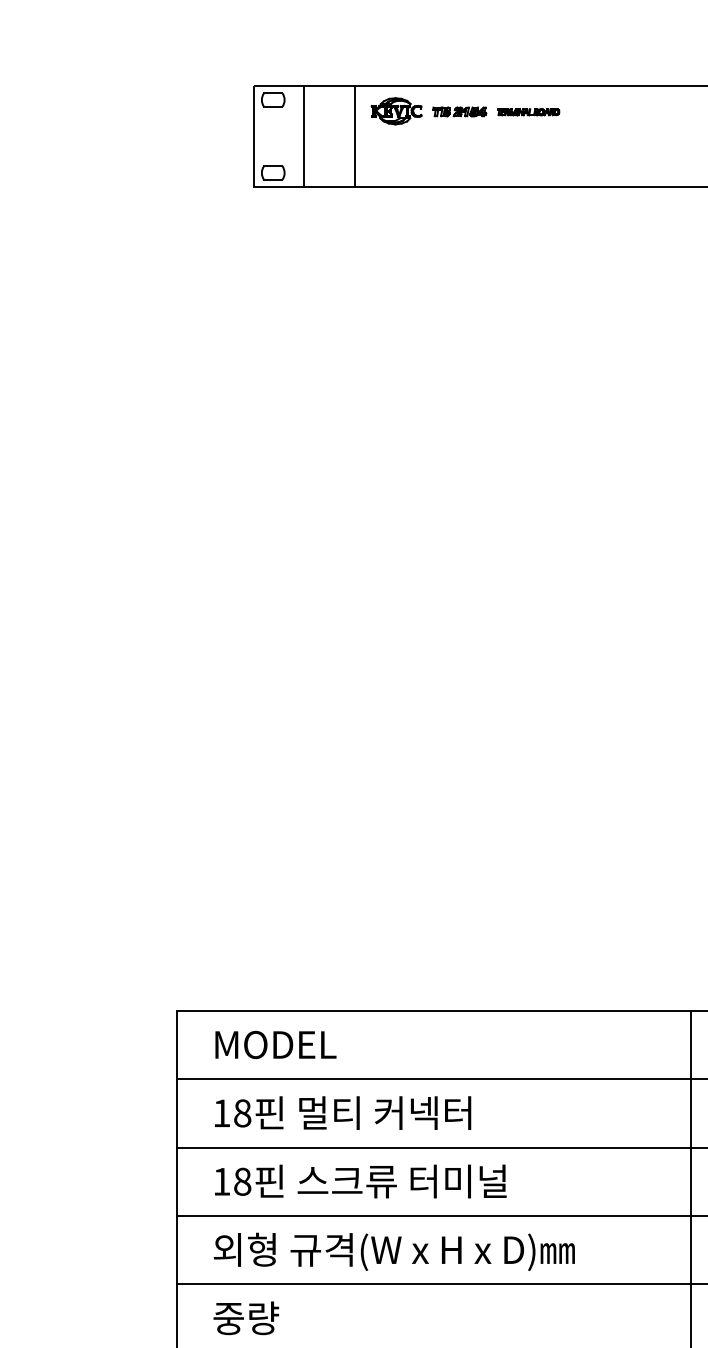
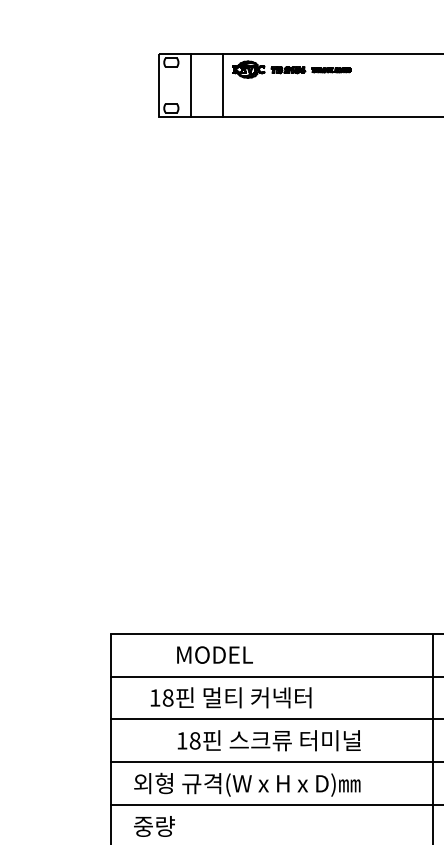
text: (275, 1044) -> (214, 654), moved
text: (342, 1112) -> (230, 697), moved
text: (359, 1181) -> (268, 740), moved

